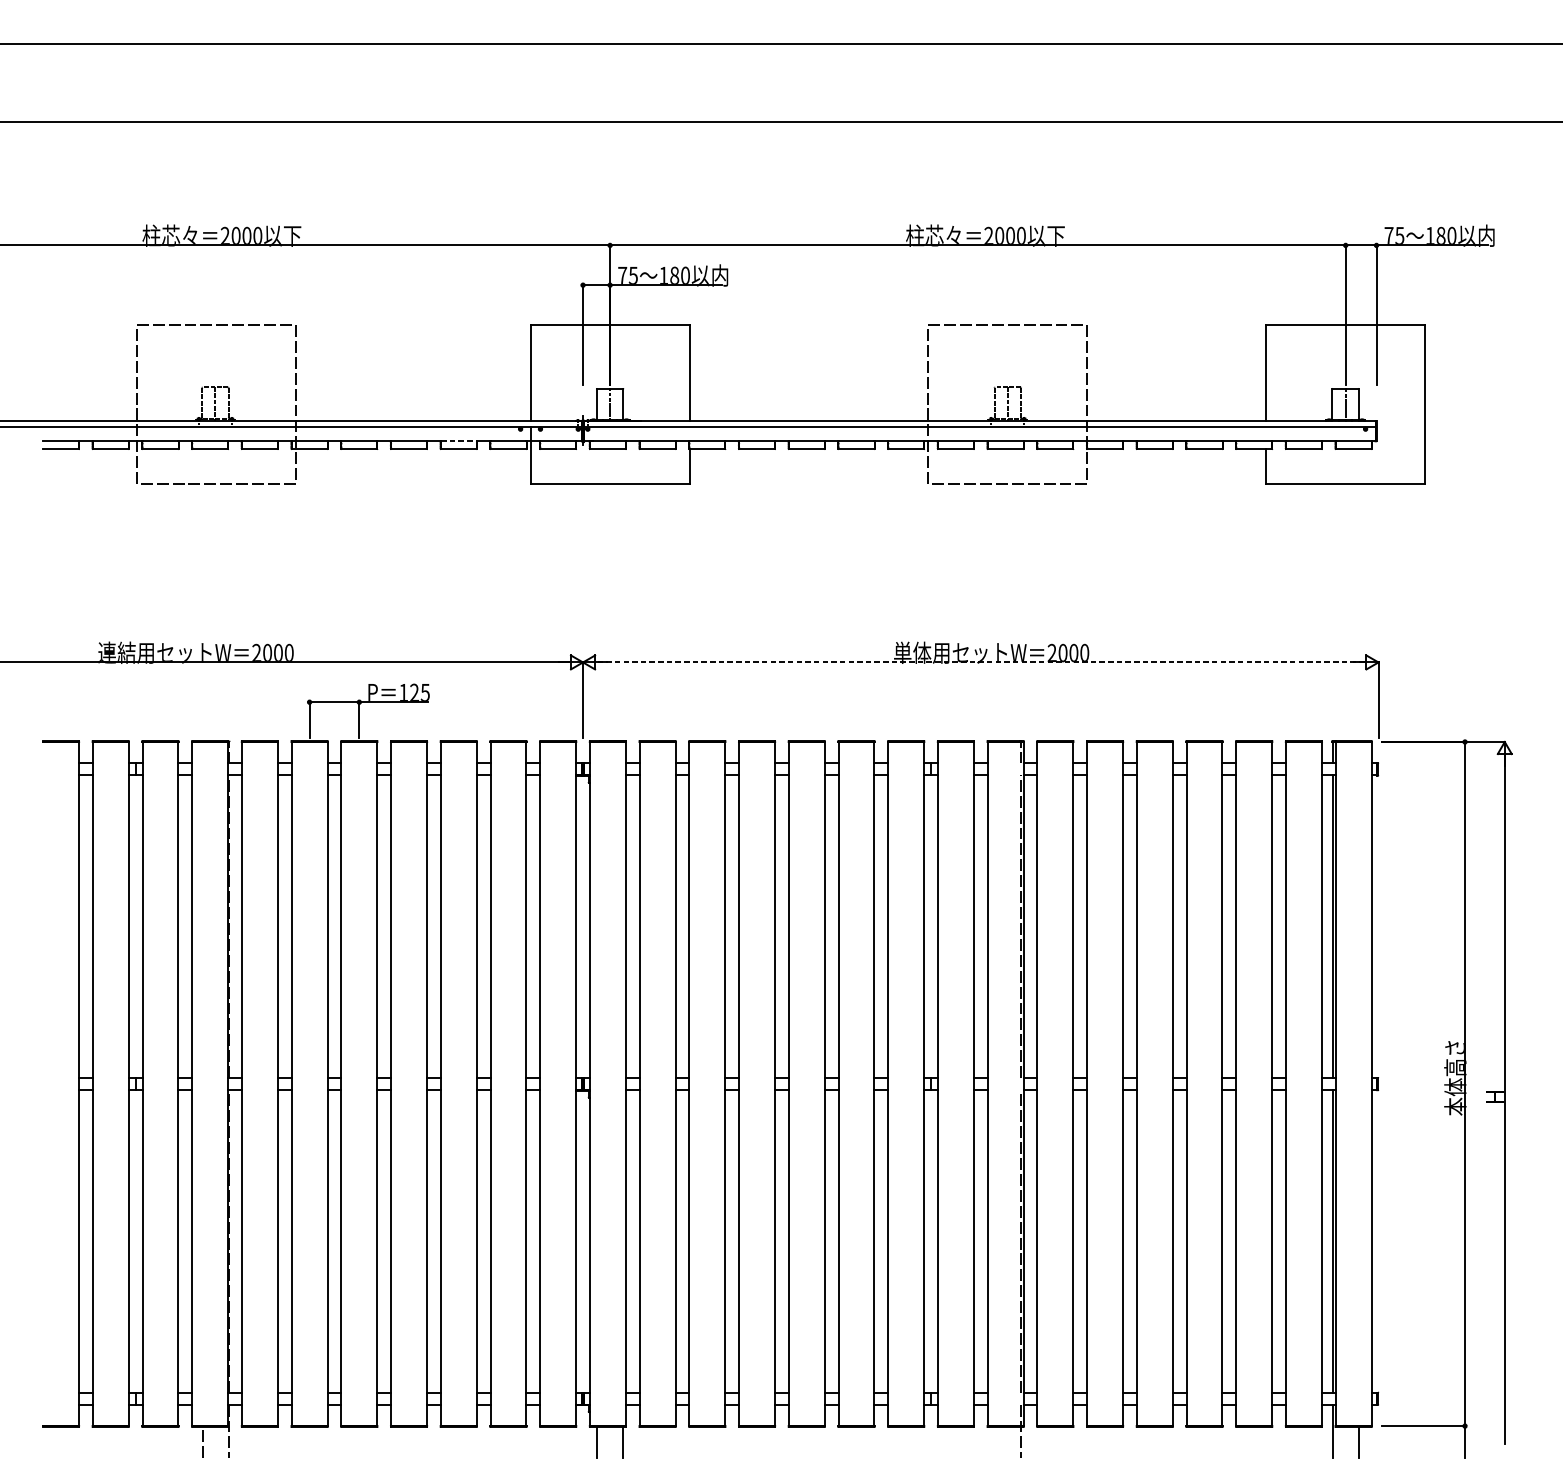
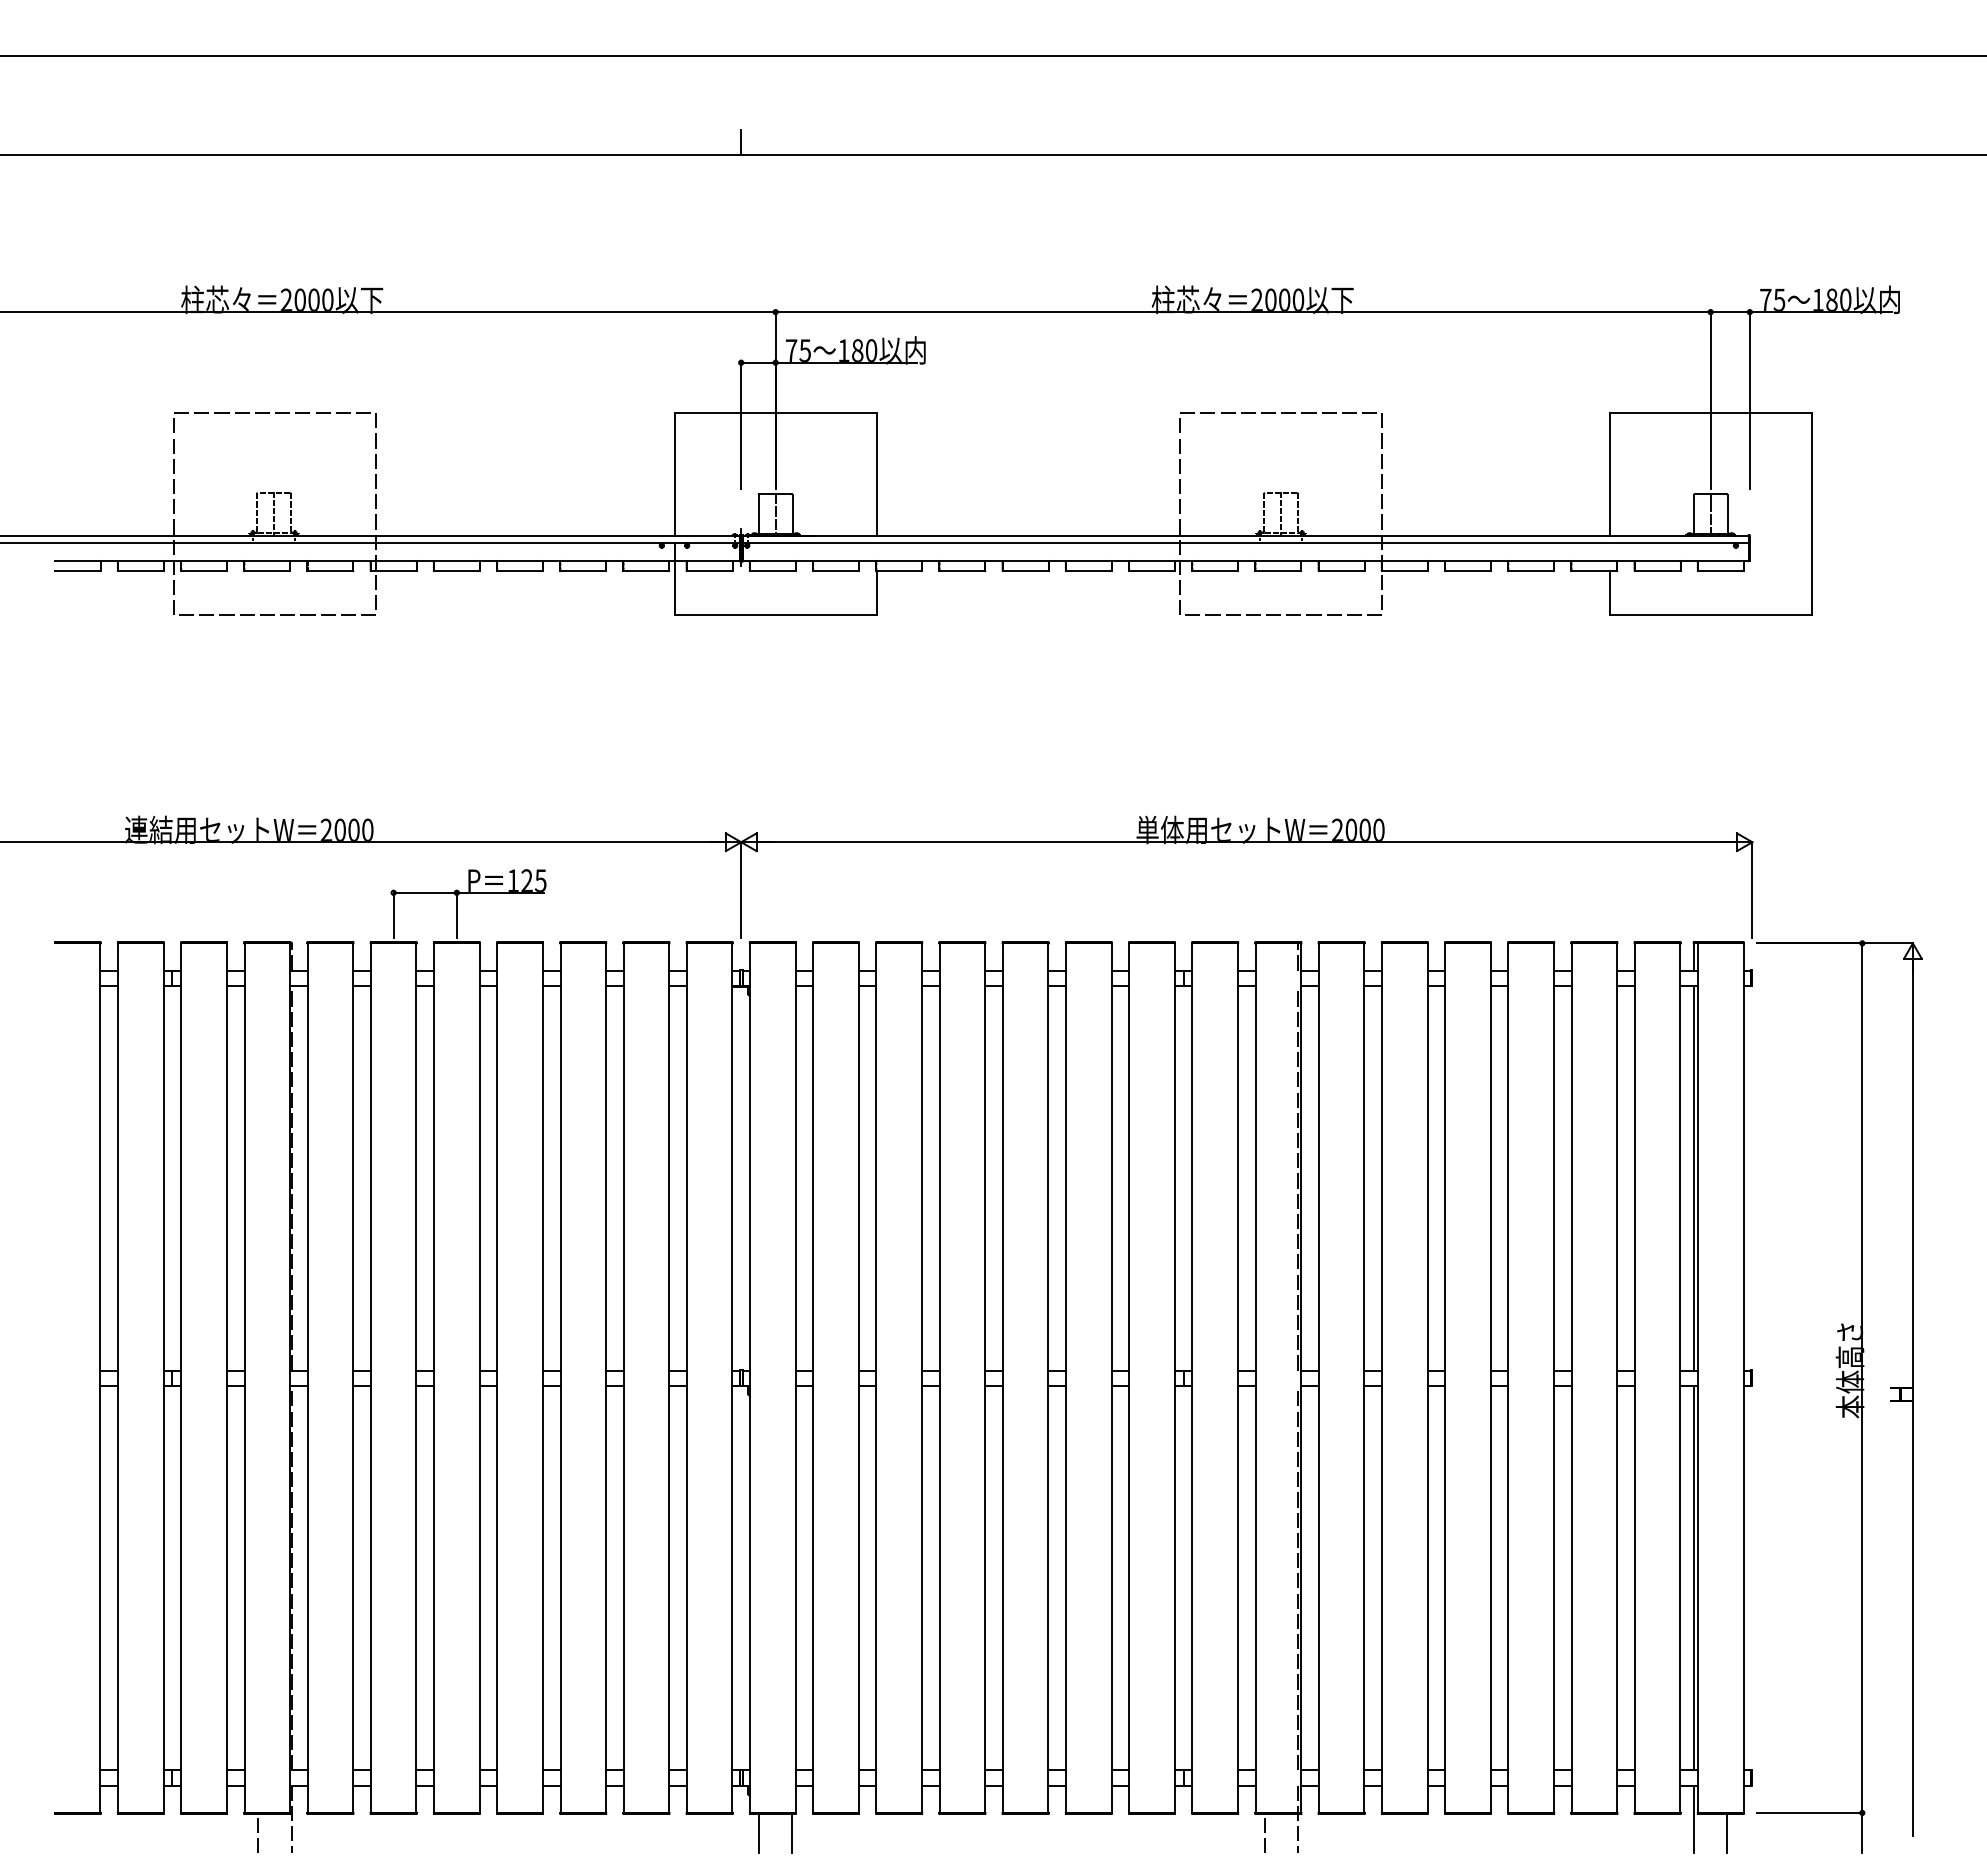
line: (583, 111) -> (741, 141), added
line: (458, 440) -> (583, 560), dashed -> solid
line: (980, 662) -> (1246, 842), dashed -> solid
line: (994, 1442) -> (1264, 1833), added

